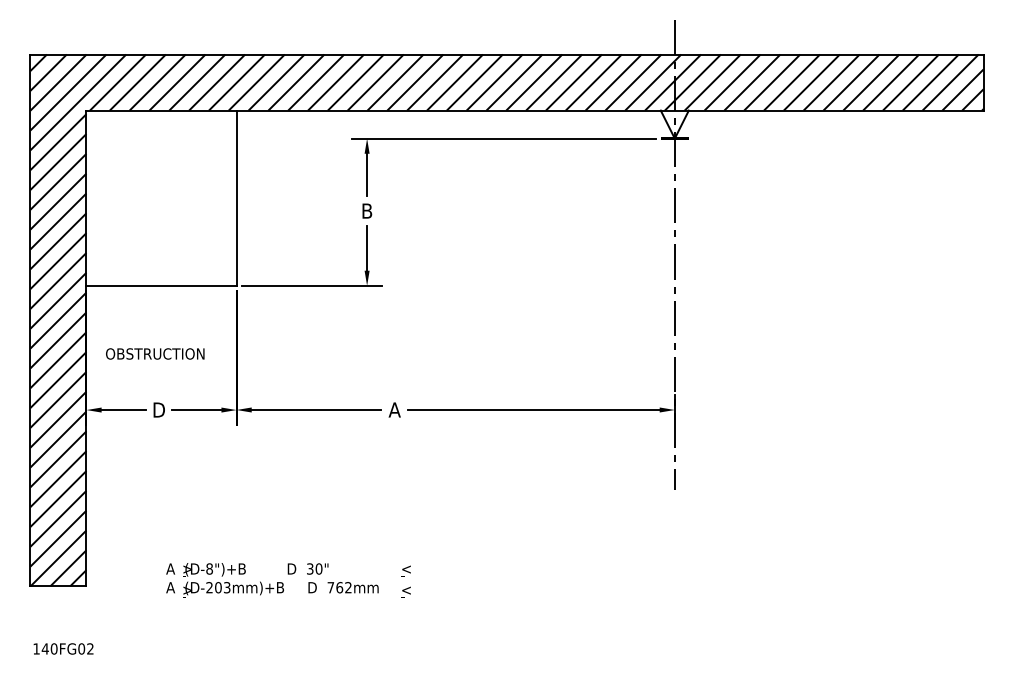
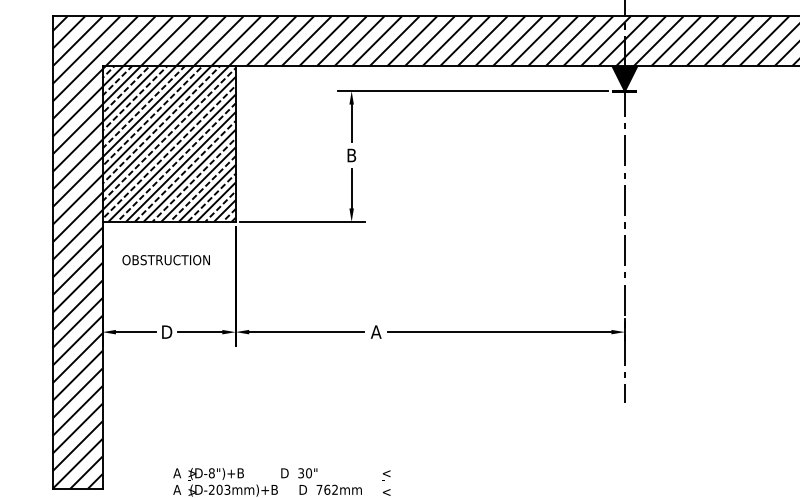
fill: (674, 124) -> (624, 78), added
hatch: (161, 197) -> (169, 143), added
text: (155, 353) -> (166, 259), moved

